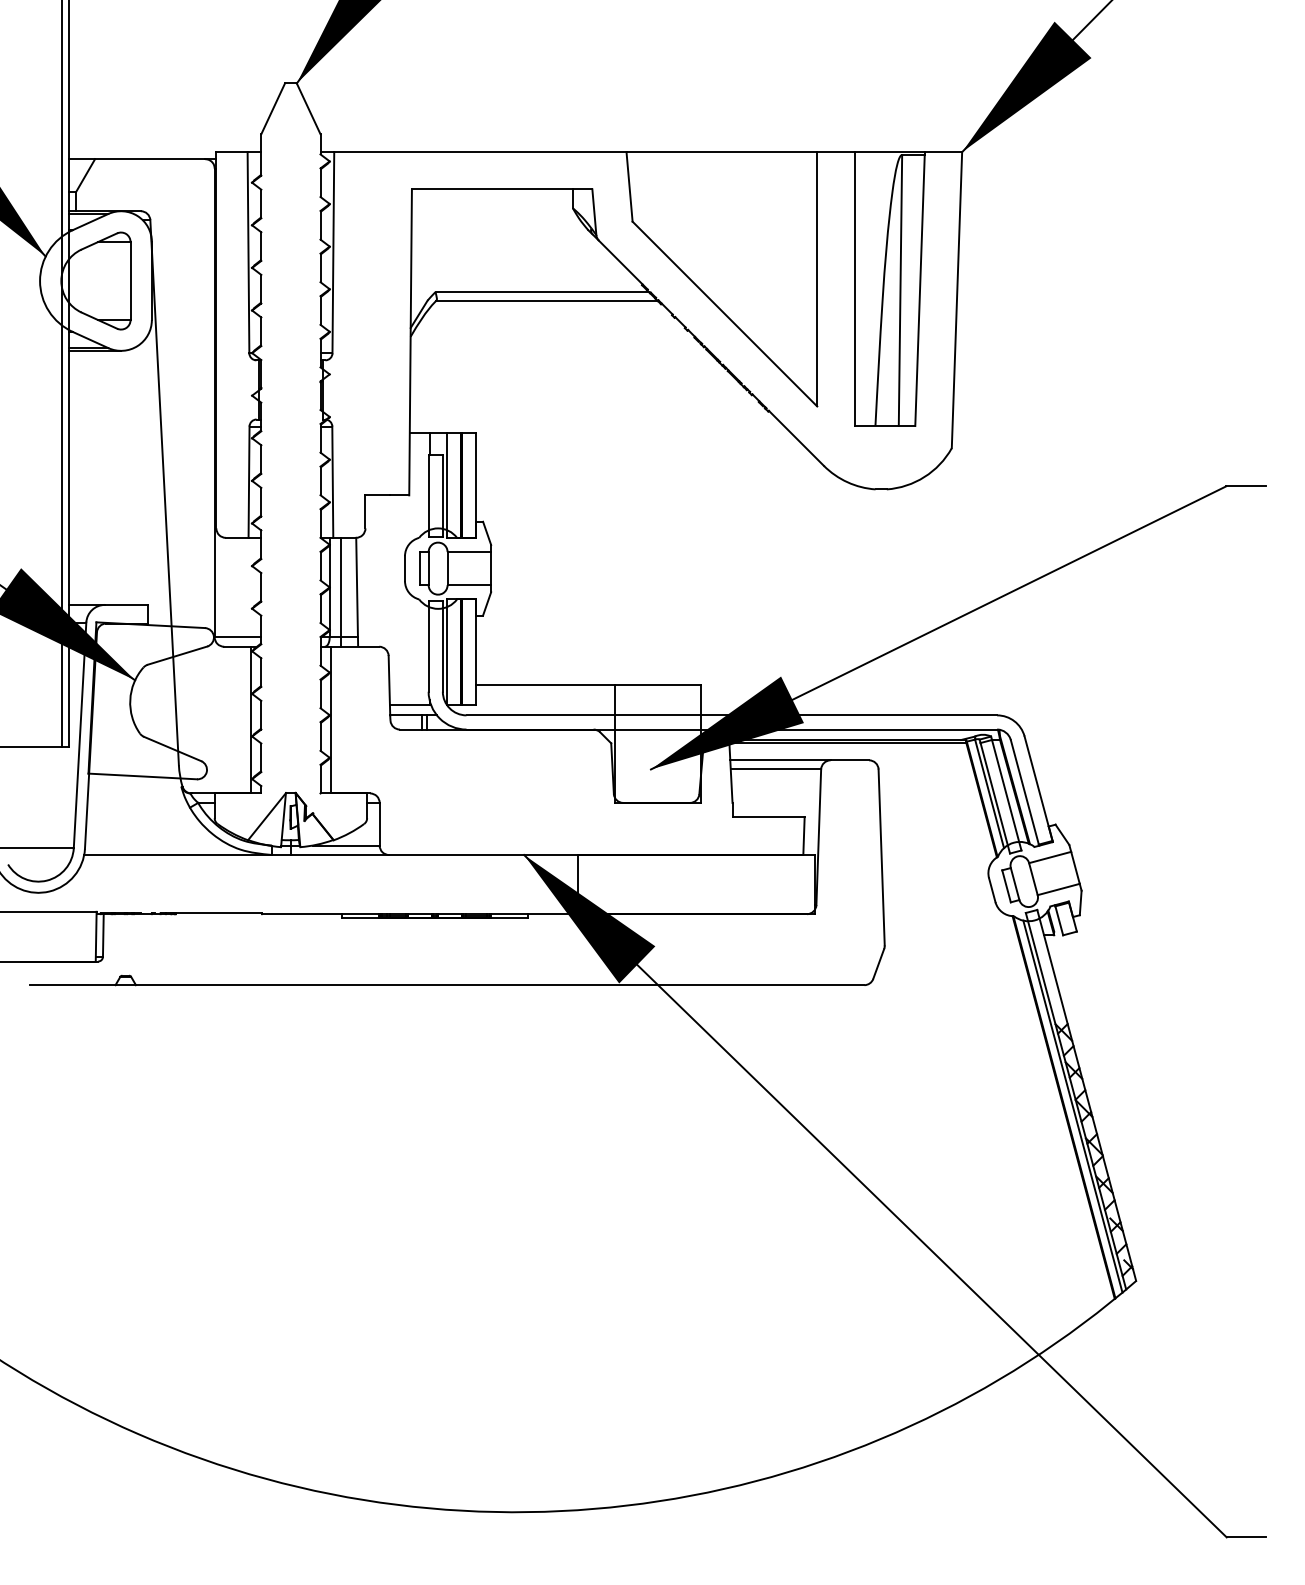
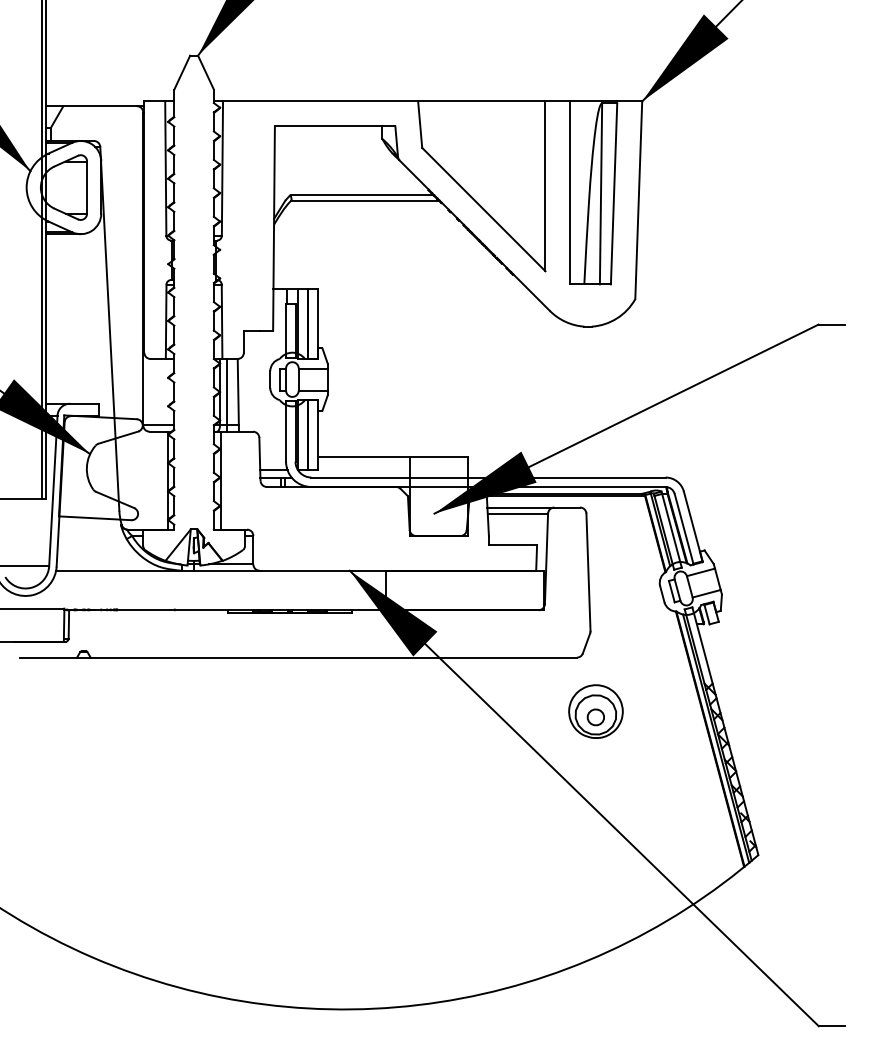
part: (892, 1065) -> (595, 711), added

